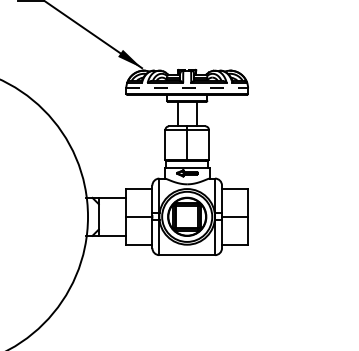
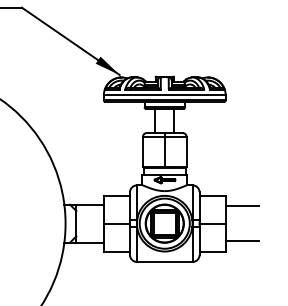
line: (187, 88) -> (165, 95), dashed -> solid
line: (264, 199) -> (242, 206), added
line: (264, 234) -> (242, 241), added

